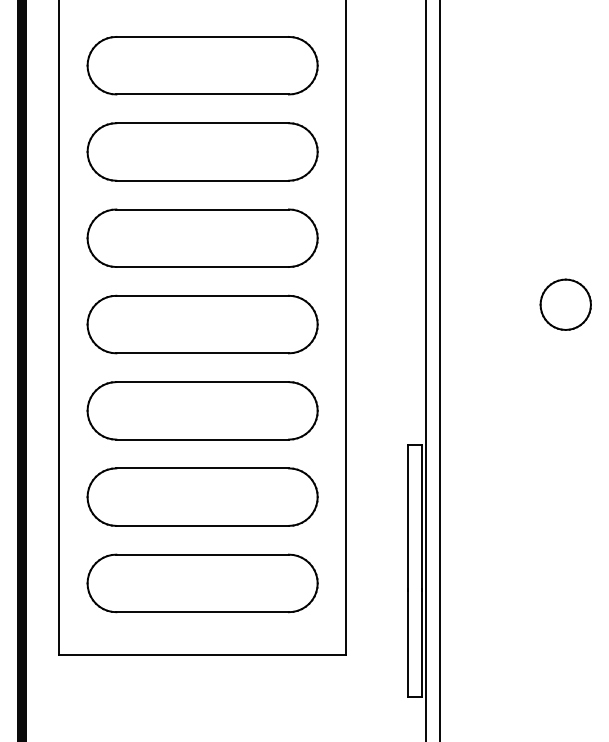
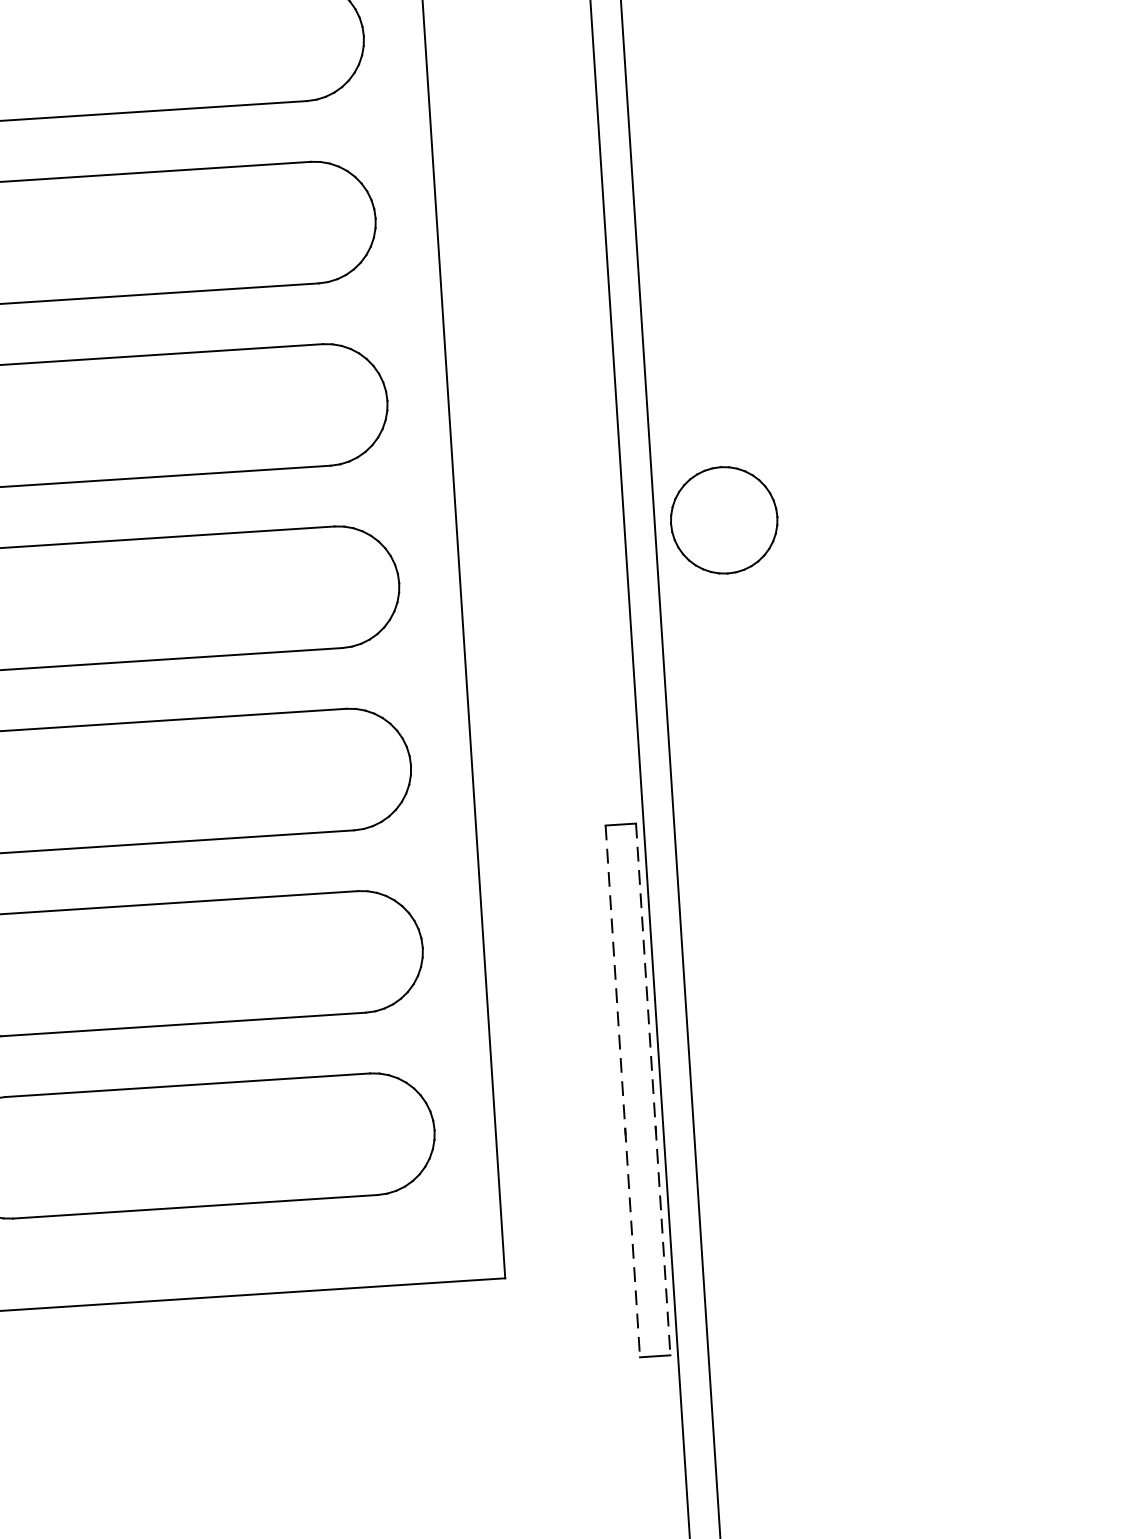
part: (565, 304) -> (723, 519), moved
line: (407, 570) -> (622, 1090), solid -> dashed
line: (421, 570) -> (652, 1088), solid -> dashed

